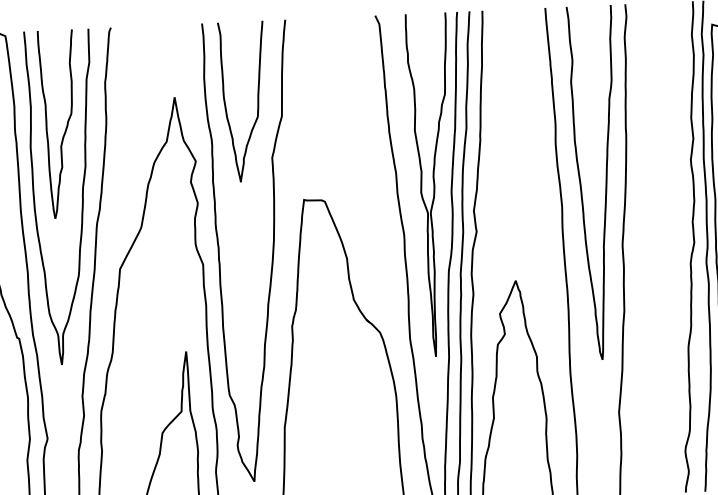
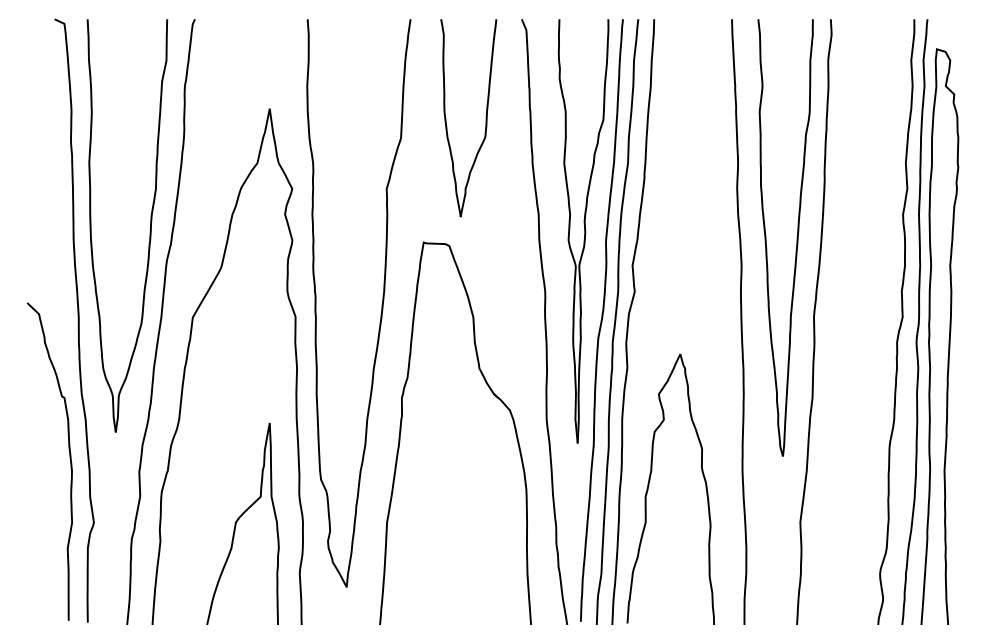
curve: (257, 101) -> (485, 118), moved
part: (66, 126) -> (134, 138), removed

